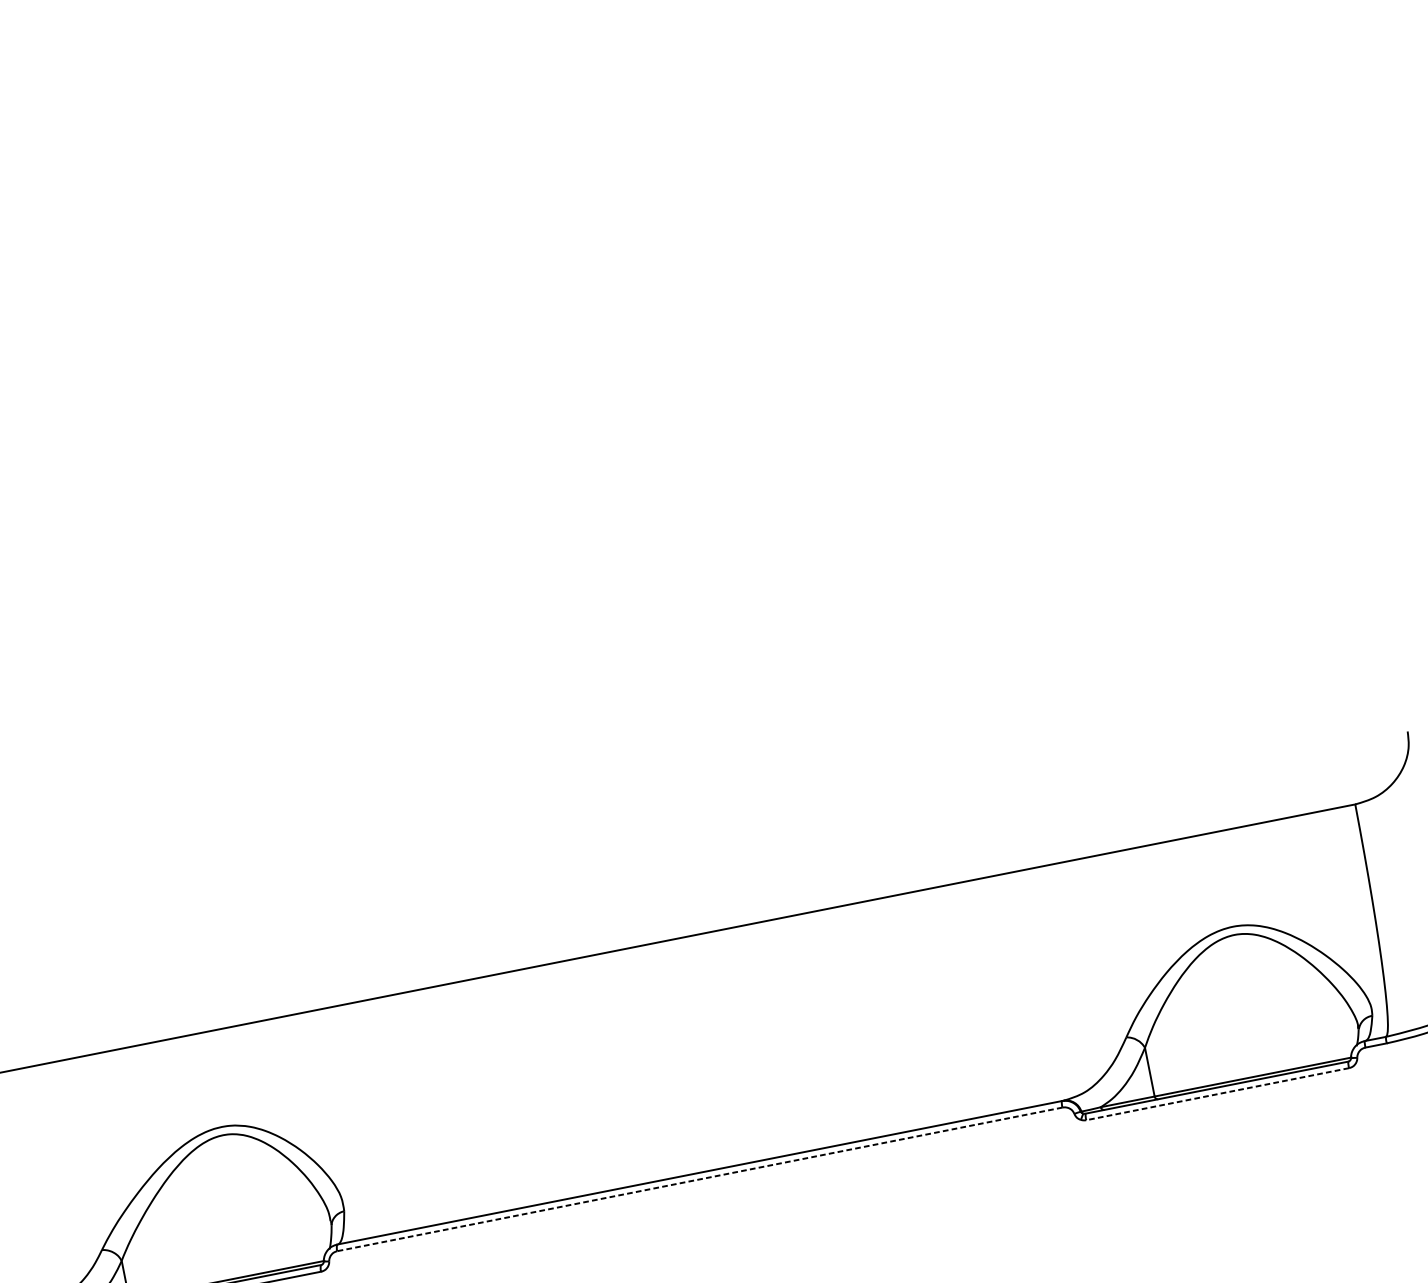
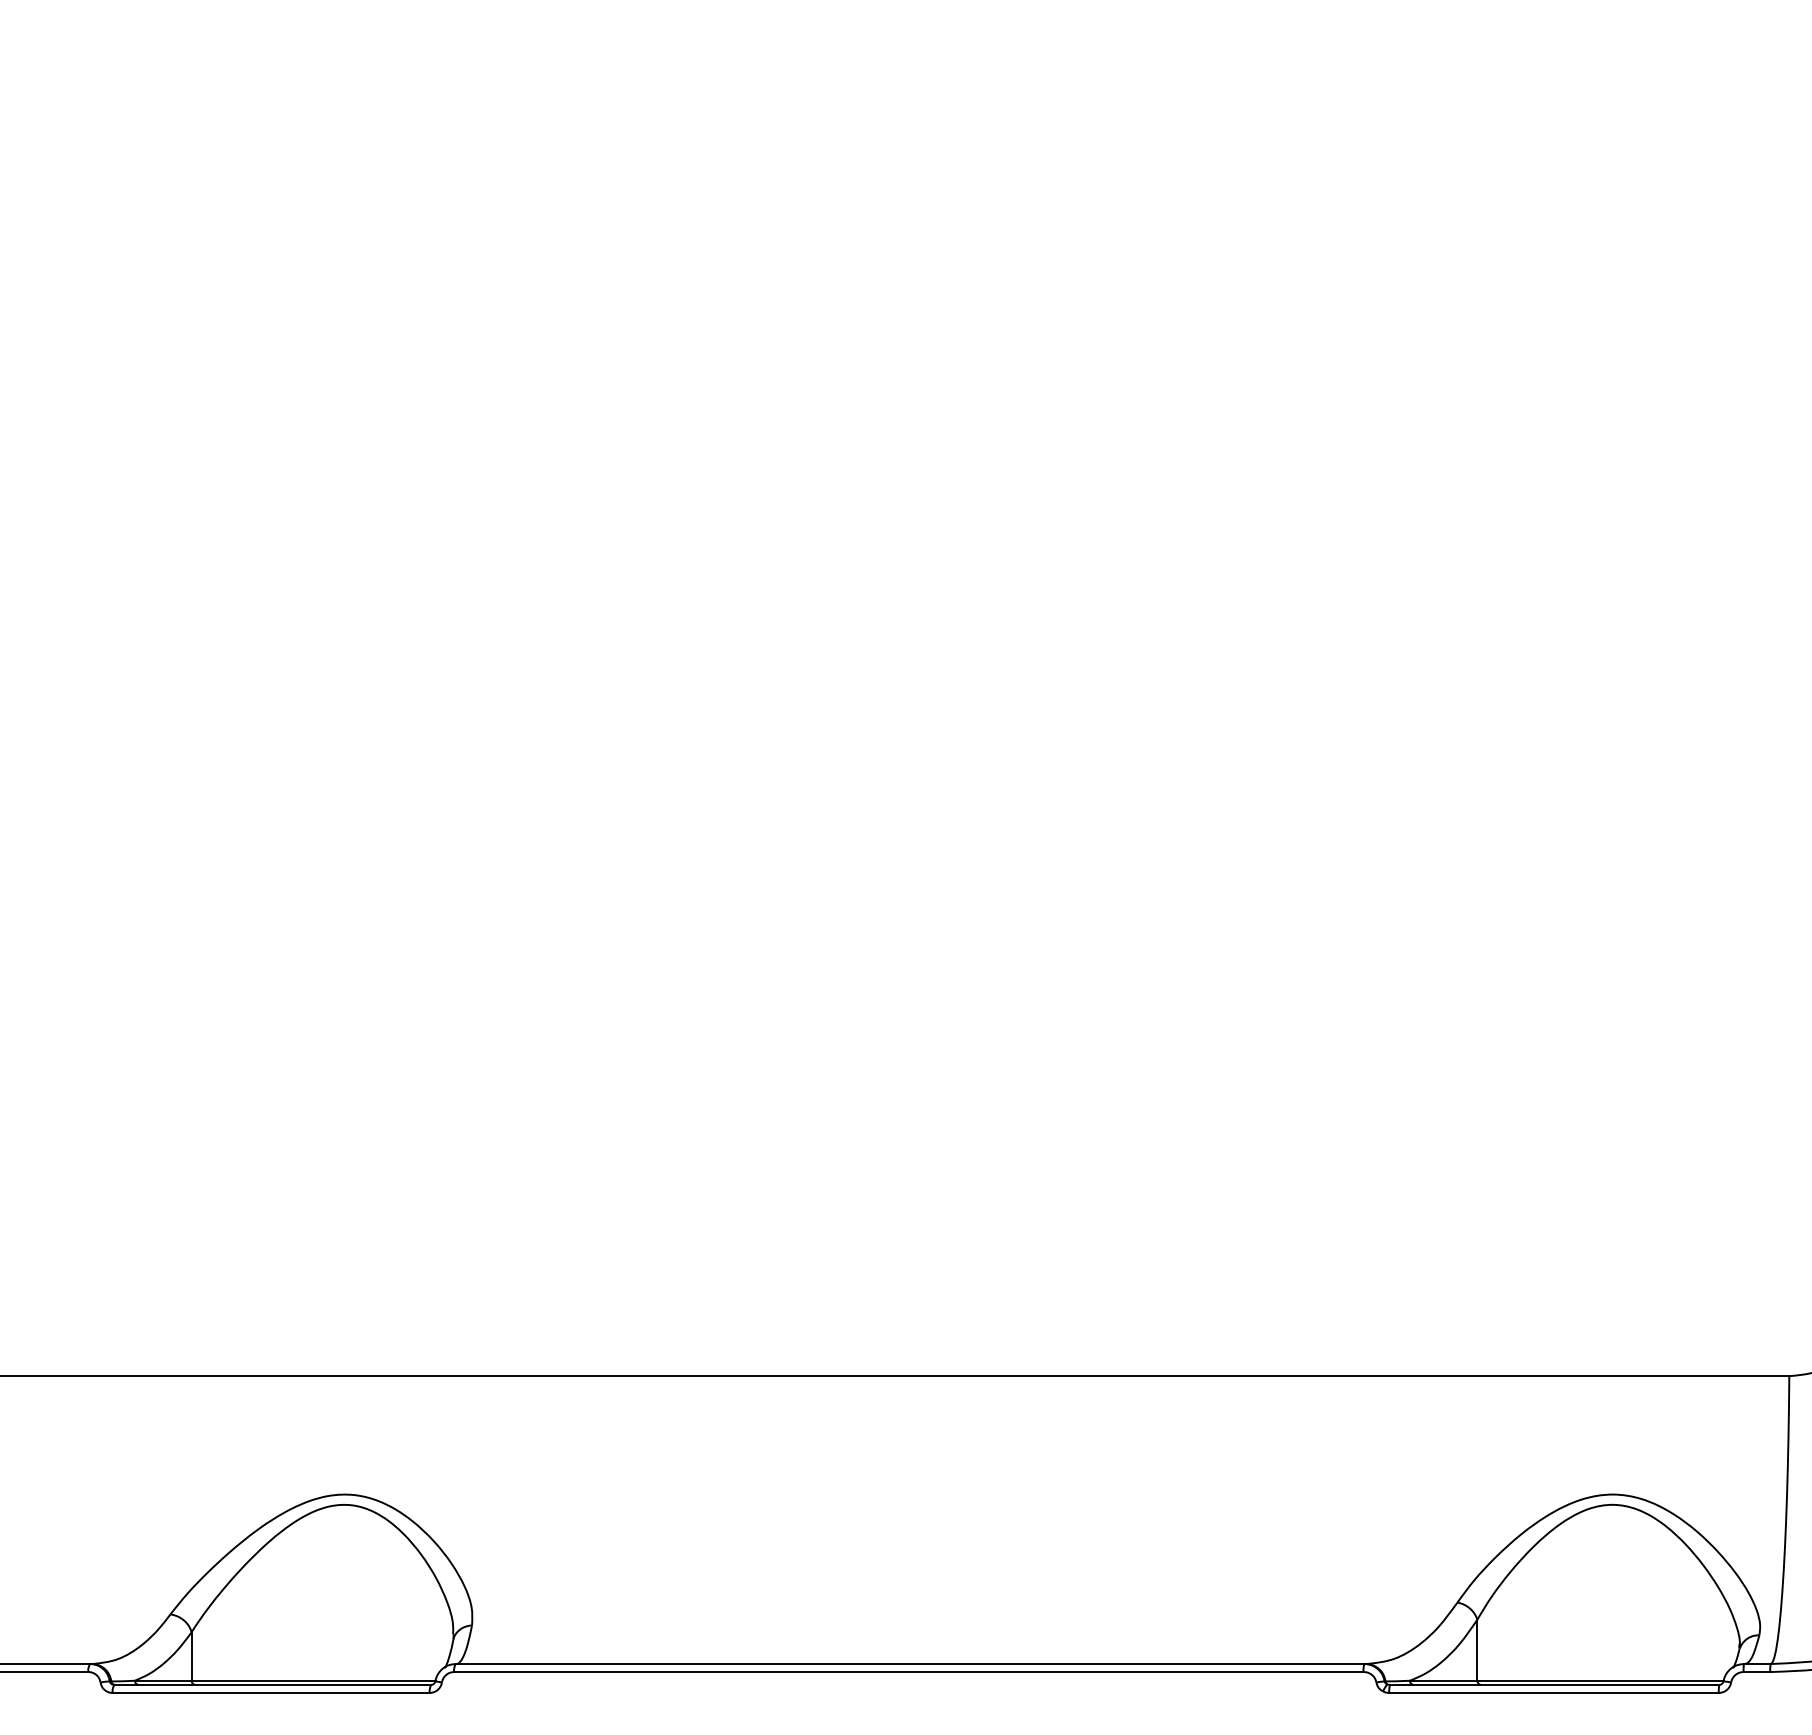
line: (1217, 1093) -> (1554, 1692), dashed -> solid
line: (699, 1179) -> (908, 1672), dashed -> solid

